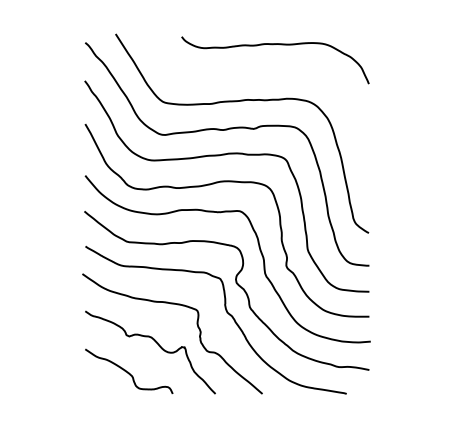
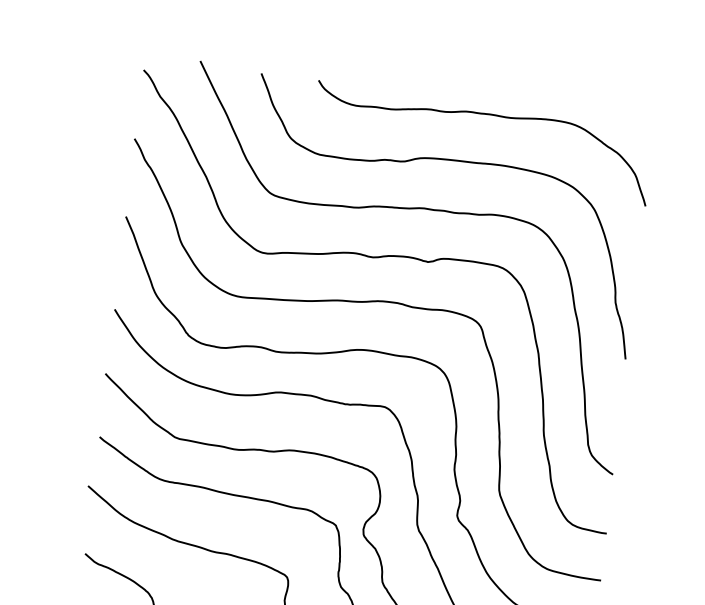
curve: (258, 72) -> (449, 161), added

